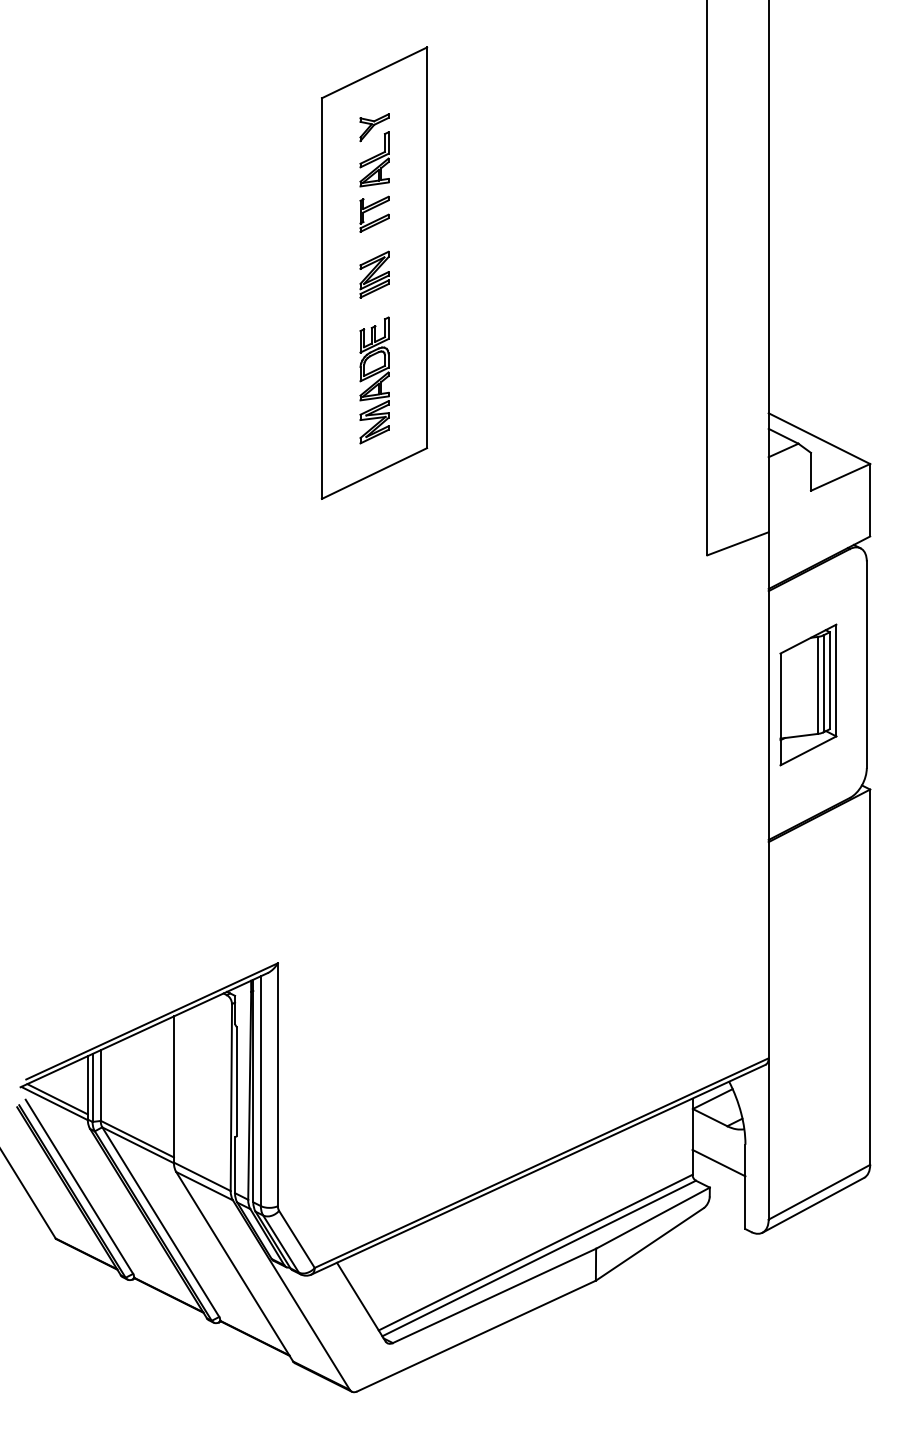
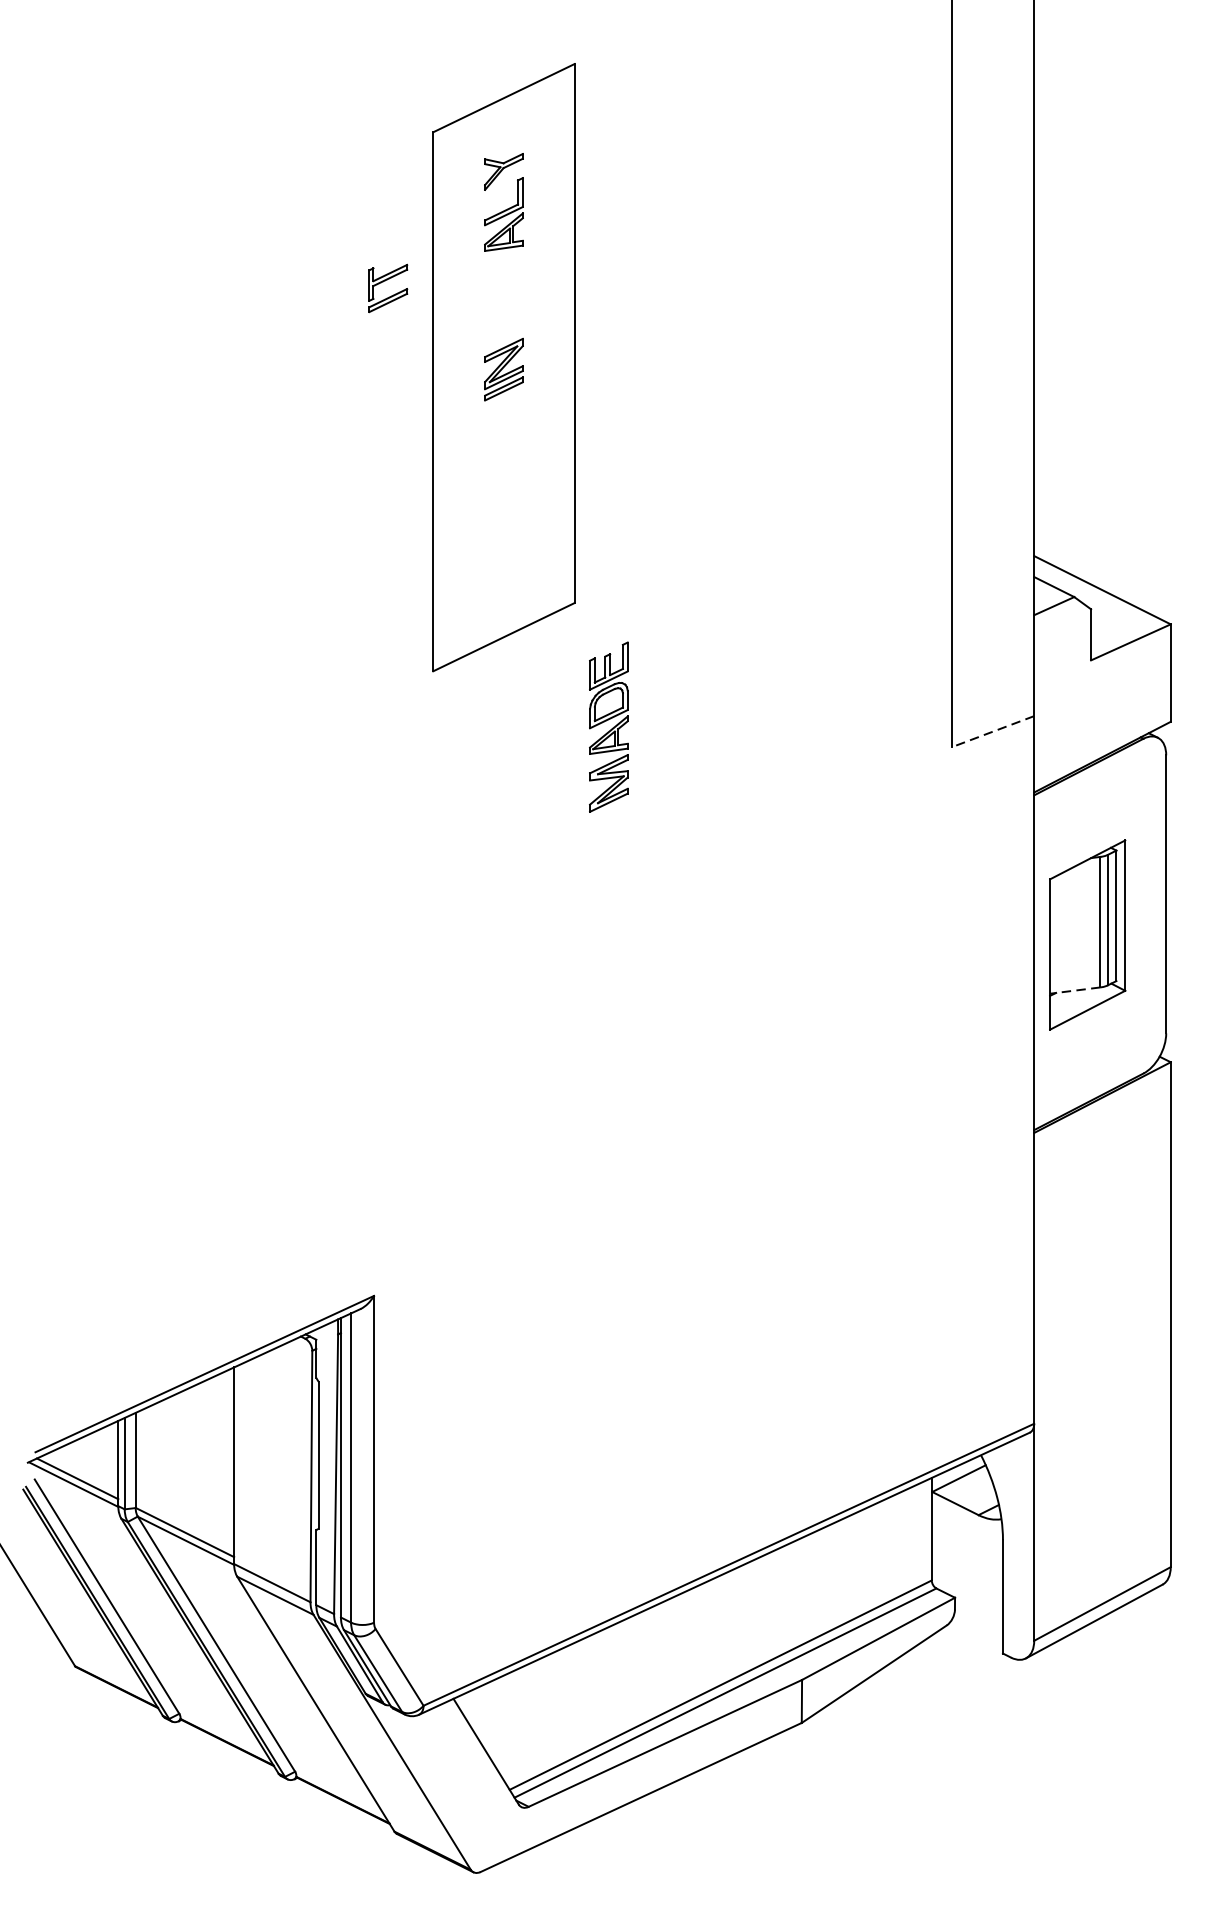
part: (374, 213) -> (388, 287), moved
part: (374, 380) -> (608, 727), moved
line: (738, 543) -> (993, 731), solid -> dashed
line: (799, 736) -> (1075, 990), solid -> dashed
line: (718, 1162) -> (966, 1563), removed

